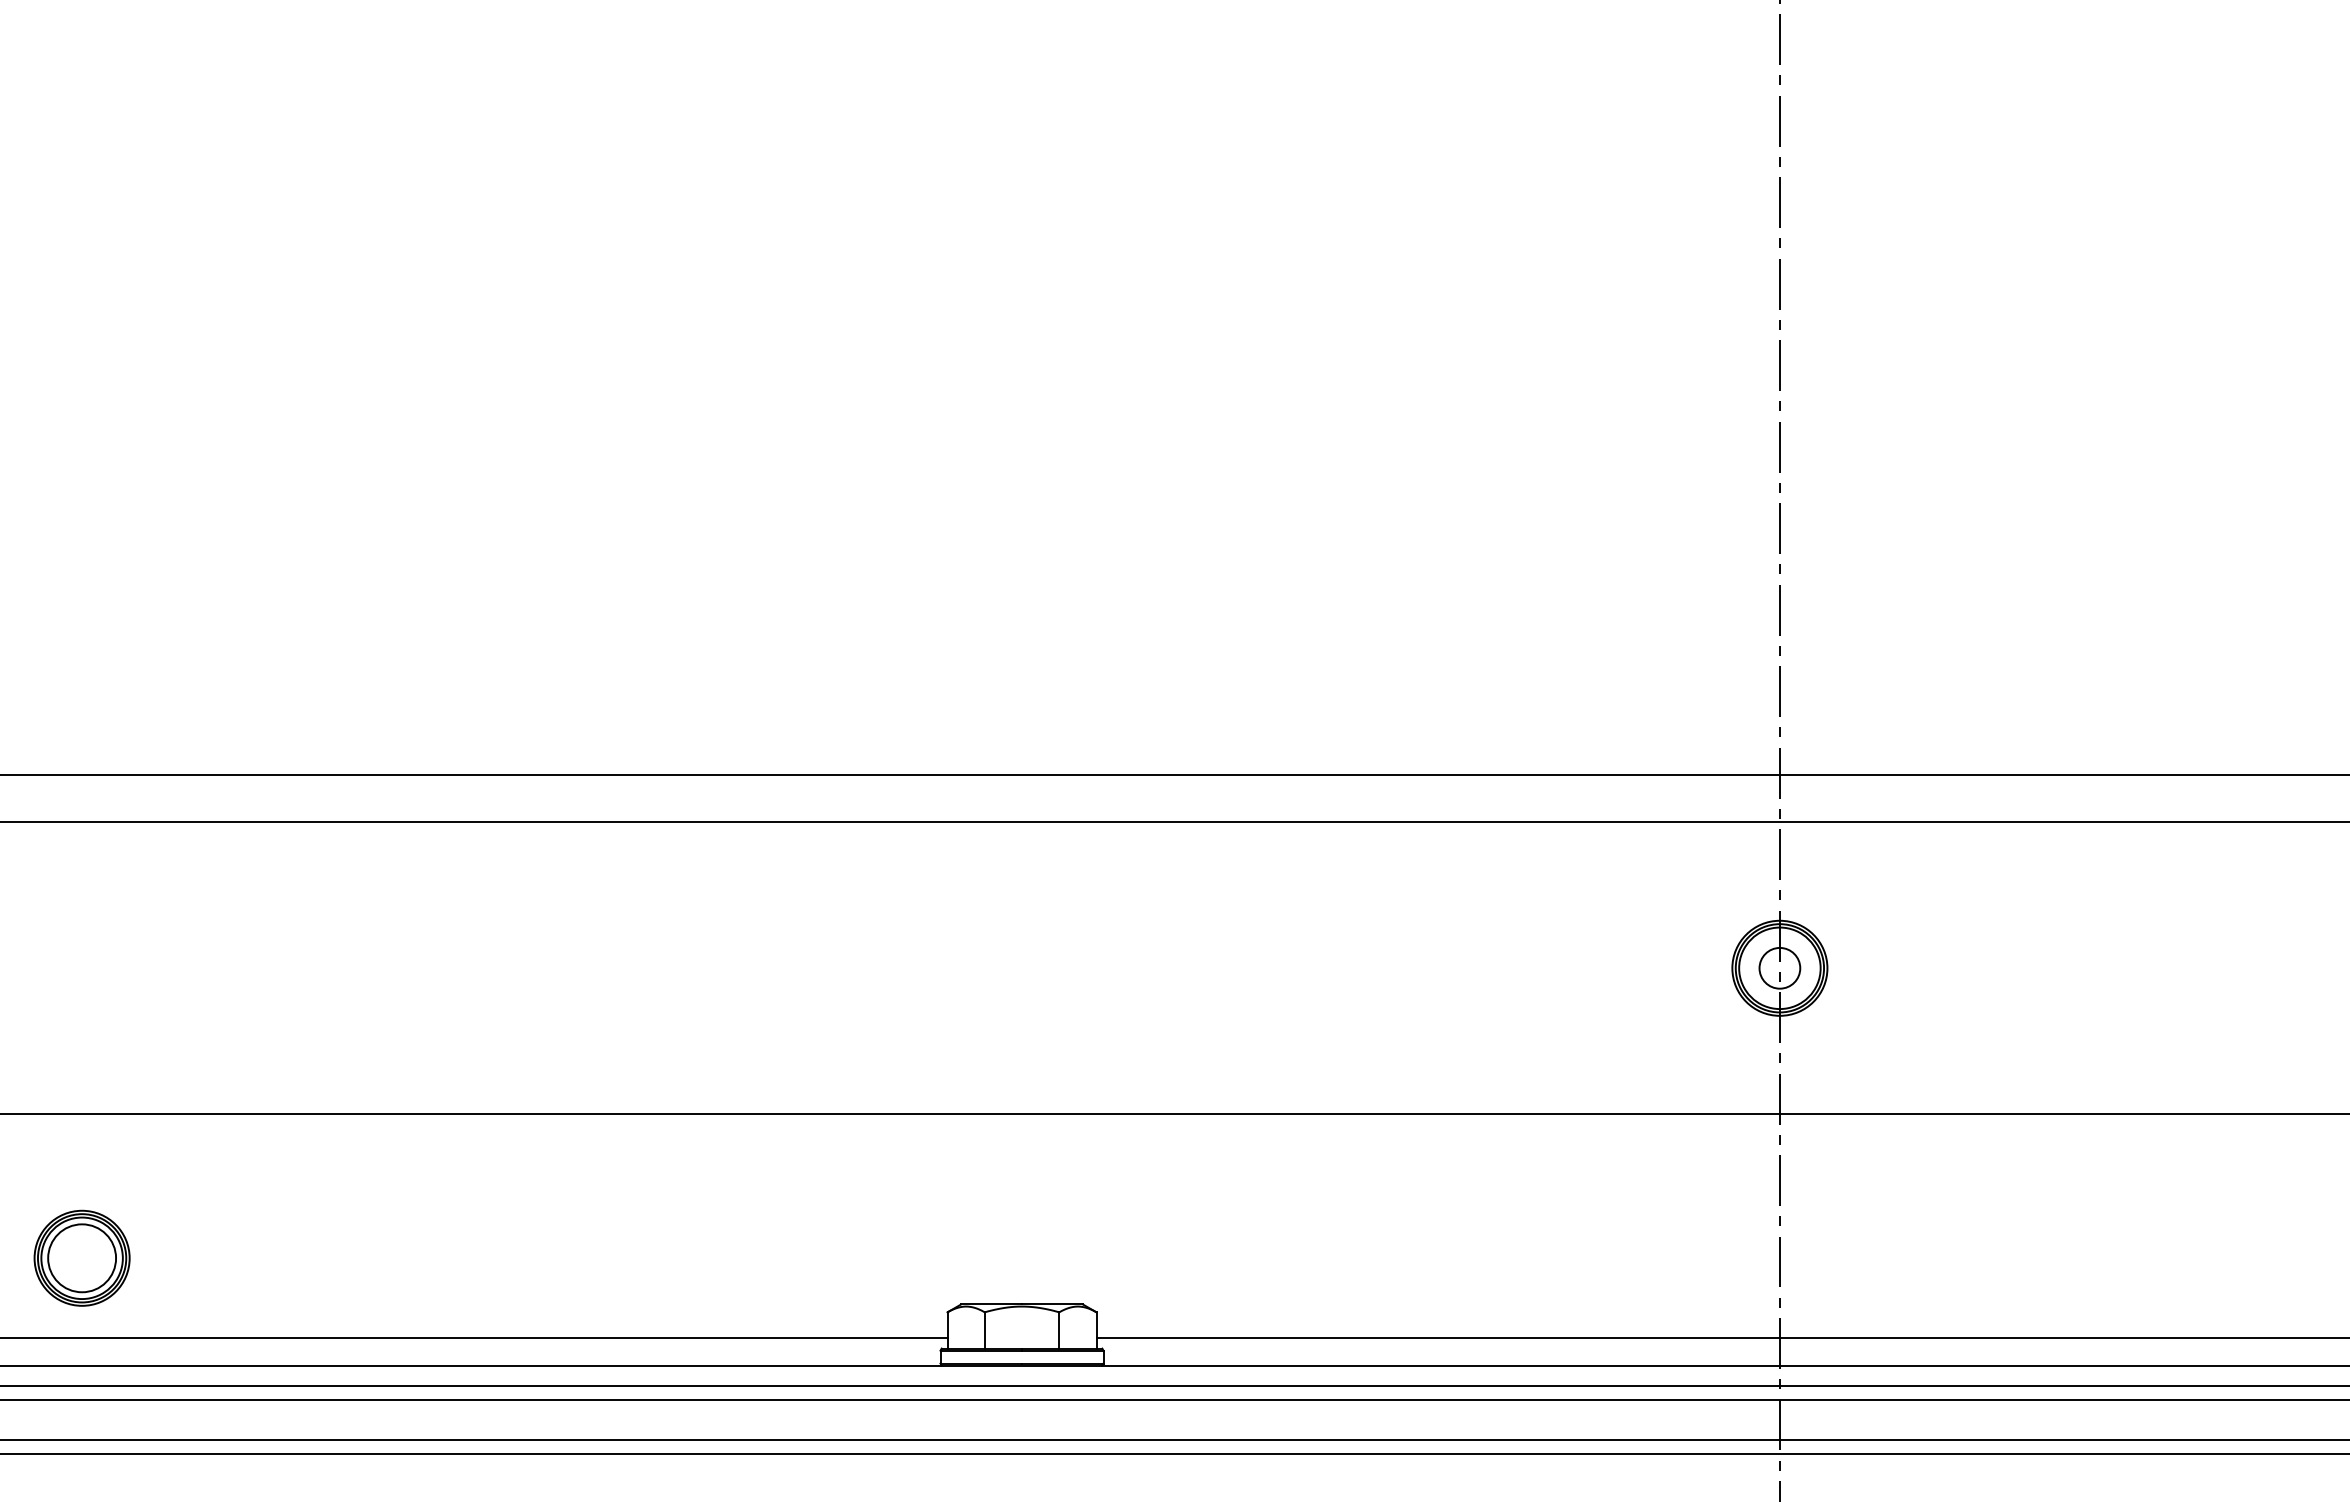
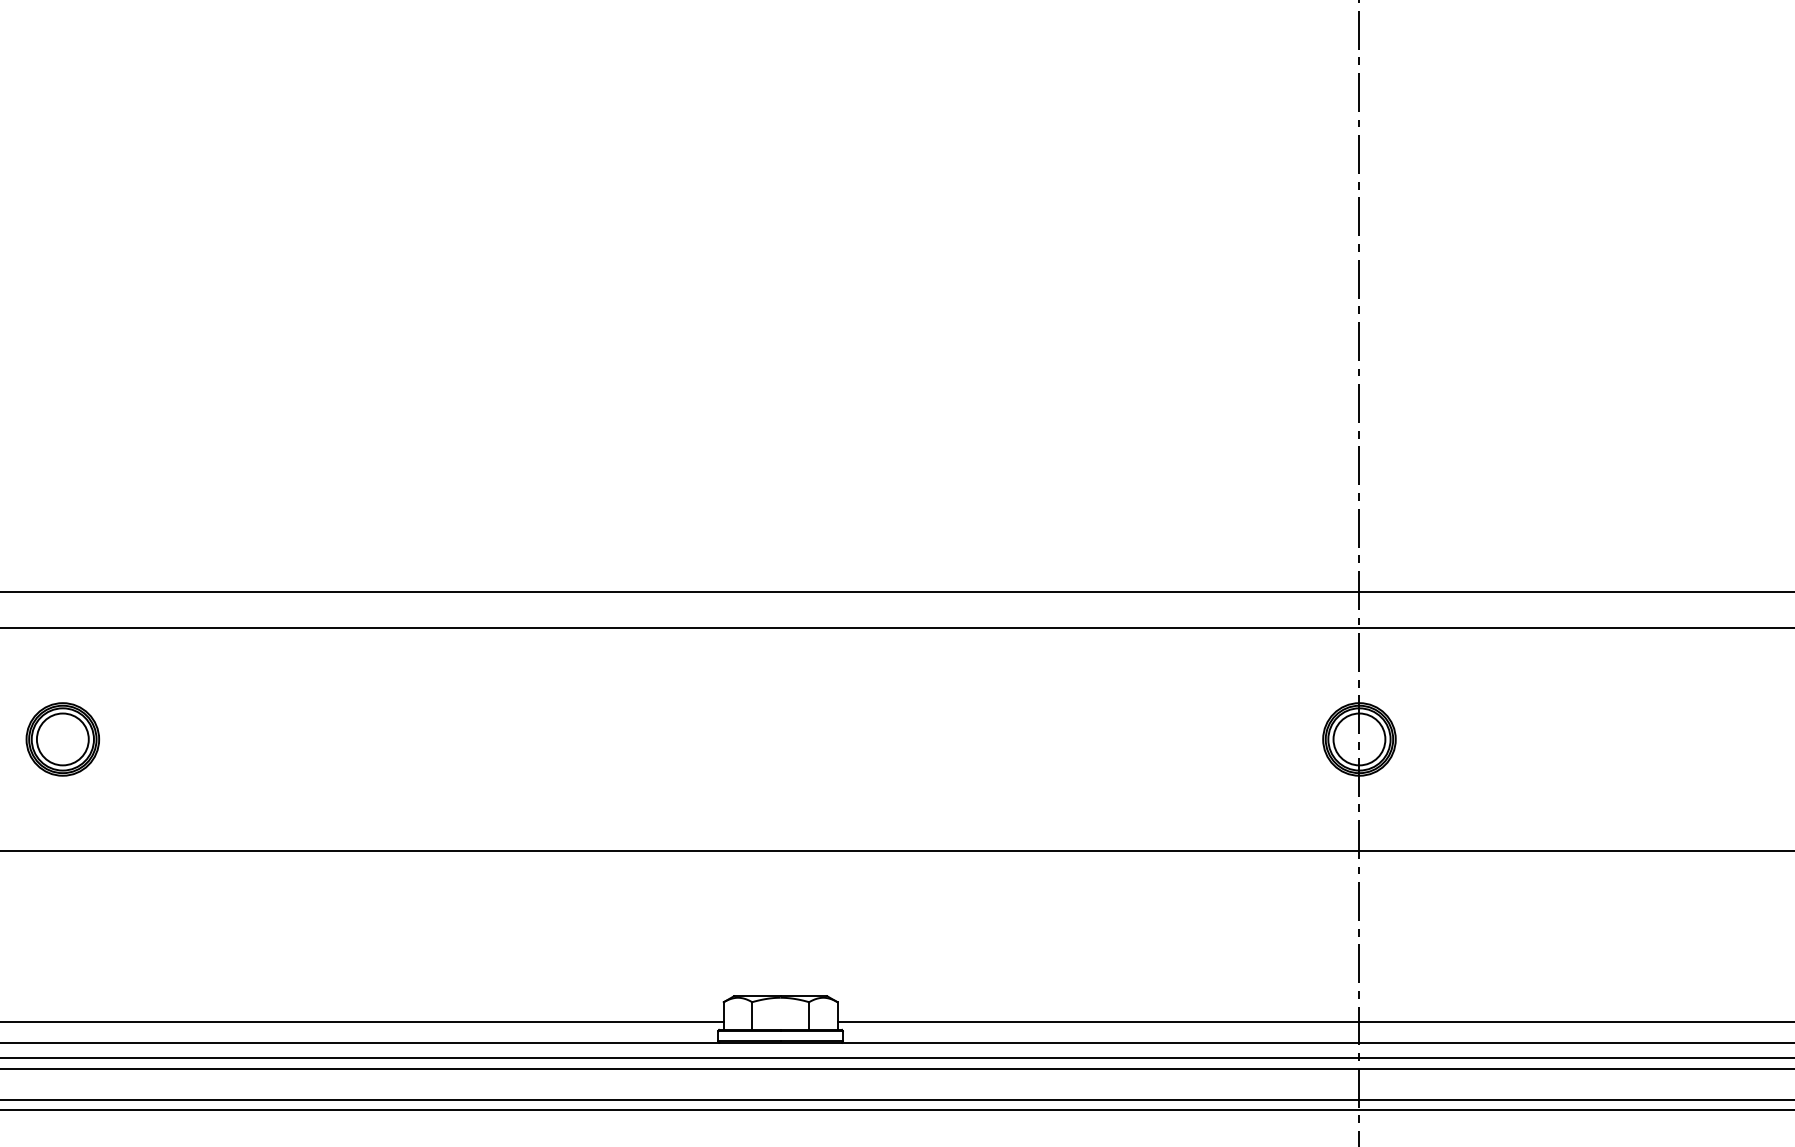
circle: (1779, 968) -> (1359, 739), size x1.67
part: (81, 1257) -> (62, 738), moved

